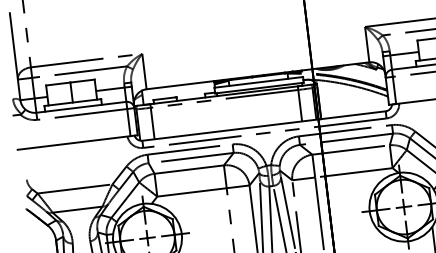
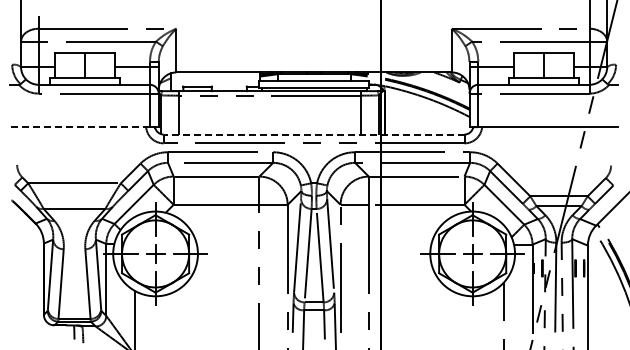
line: (263, 126) -> (313, 134), solid -> dashed
line: (74, 143) -> (80, 127), solid -> dashed

